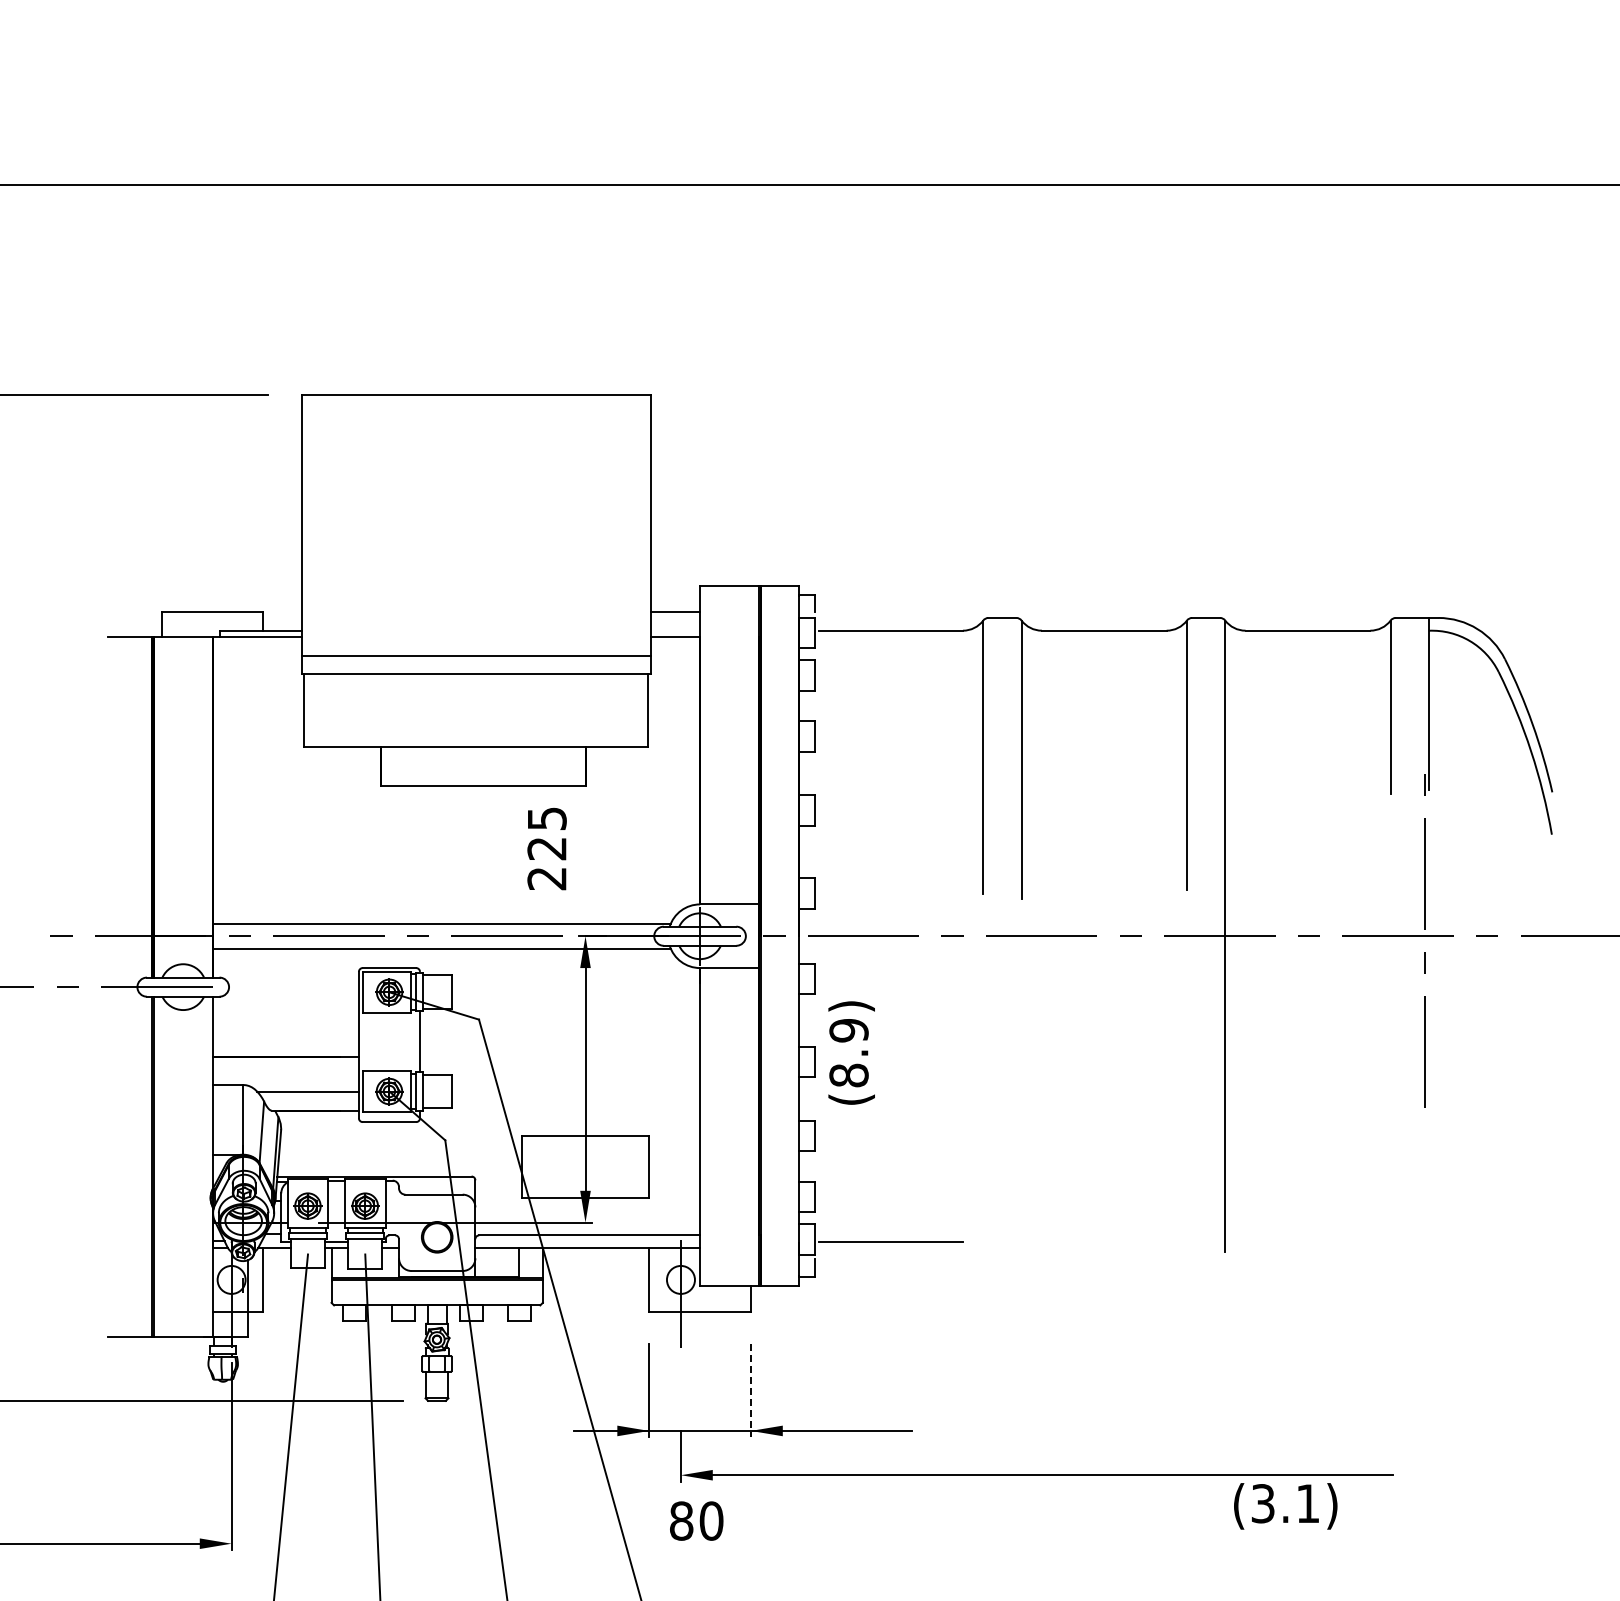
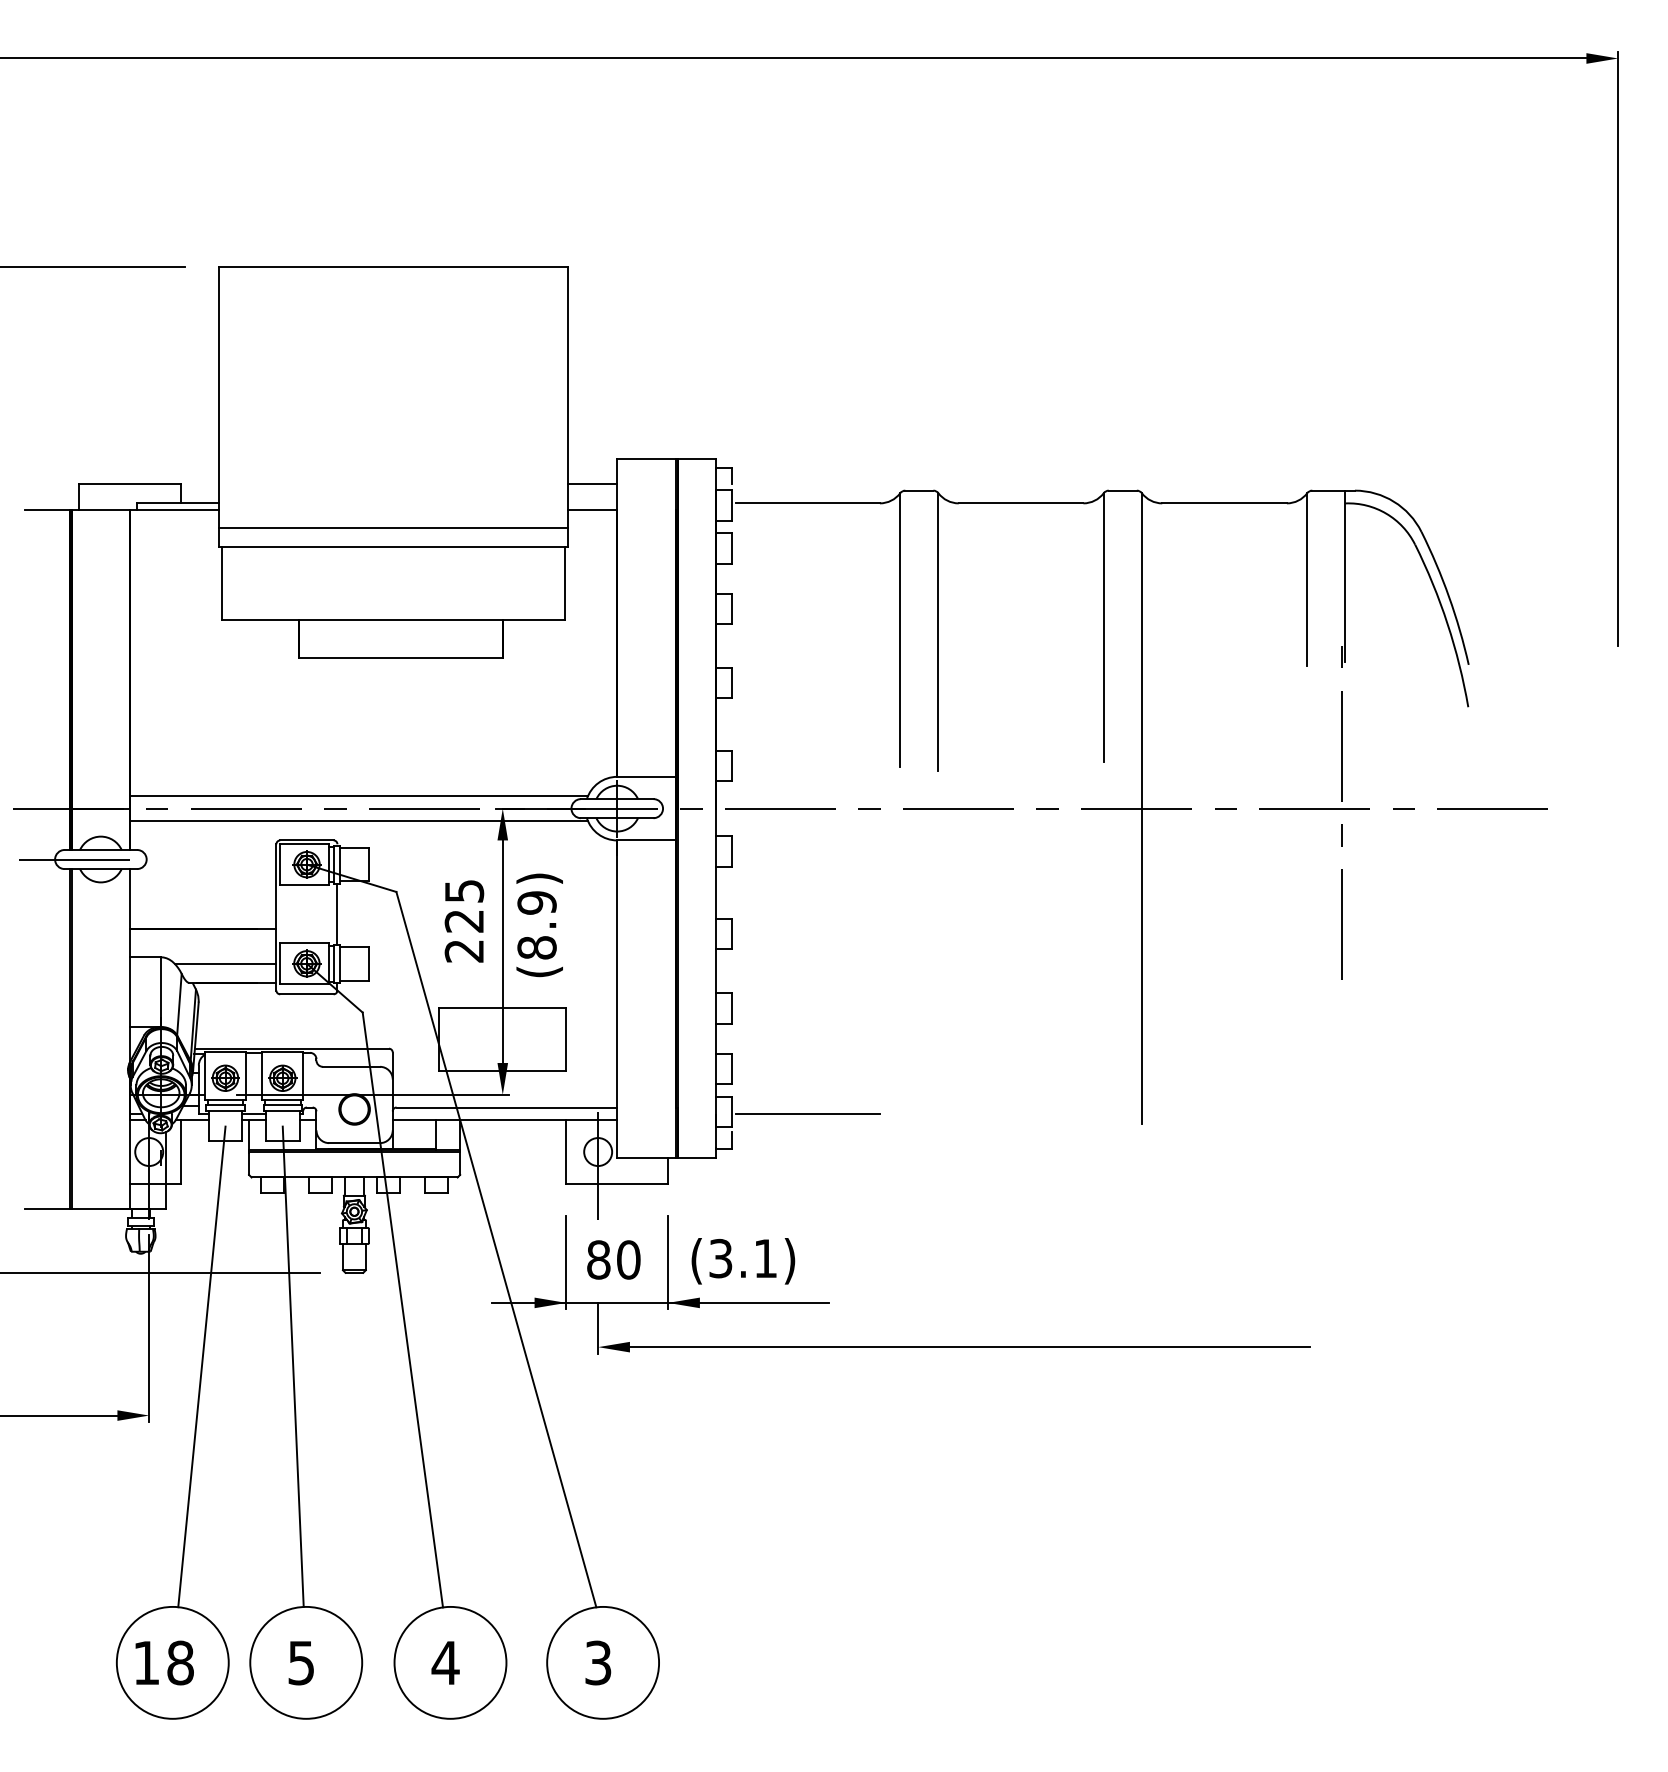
text: (547, 849) -> (464, 921), moved
text: (851, 1053) -> (539, 925), moved
line: (751, 1390) -> (668, 1262), dashed -> solid
text: (1285, 1506) -> (743, 1261), moved
text: (696, 1520) -> (613, 1259), moved

